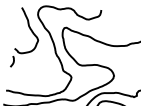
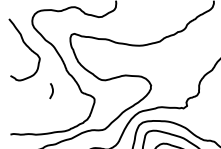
curve: (13, 62) -> (52, 91), moved

